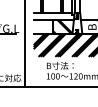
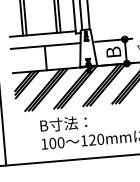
hatch: (62, 27) -> (61, 57), removed

